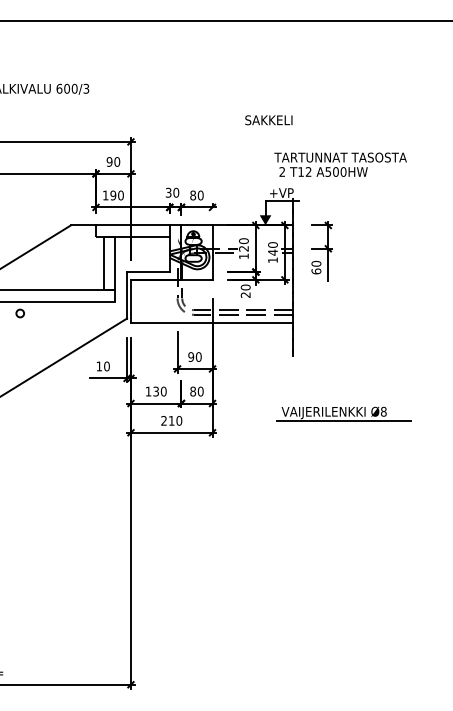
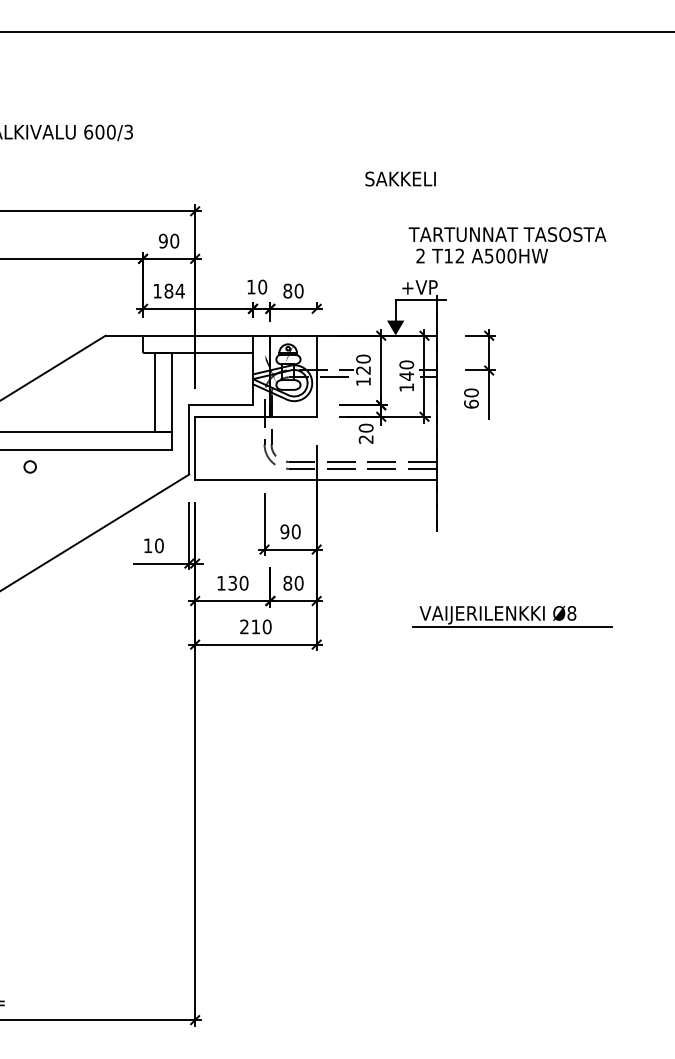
text: (168, 192) -> (251, 286), 30 -> 10
text: (117, 195) -> (175, 291), 190 -> 184

